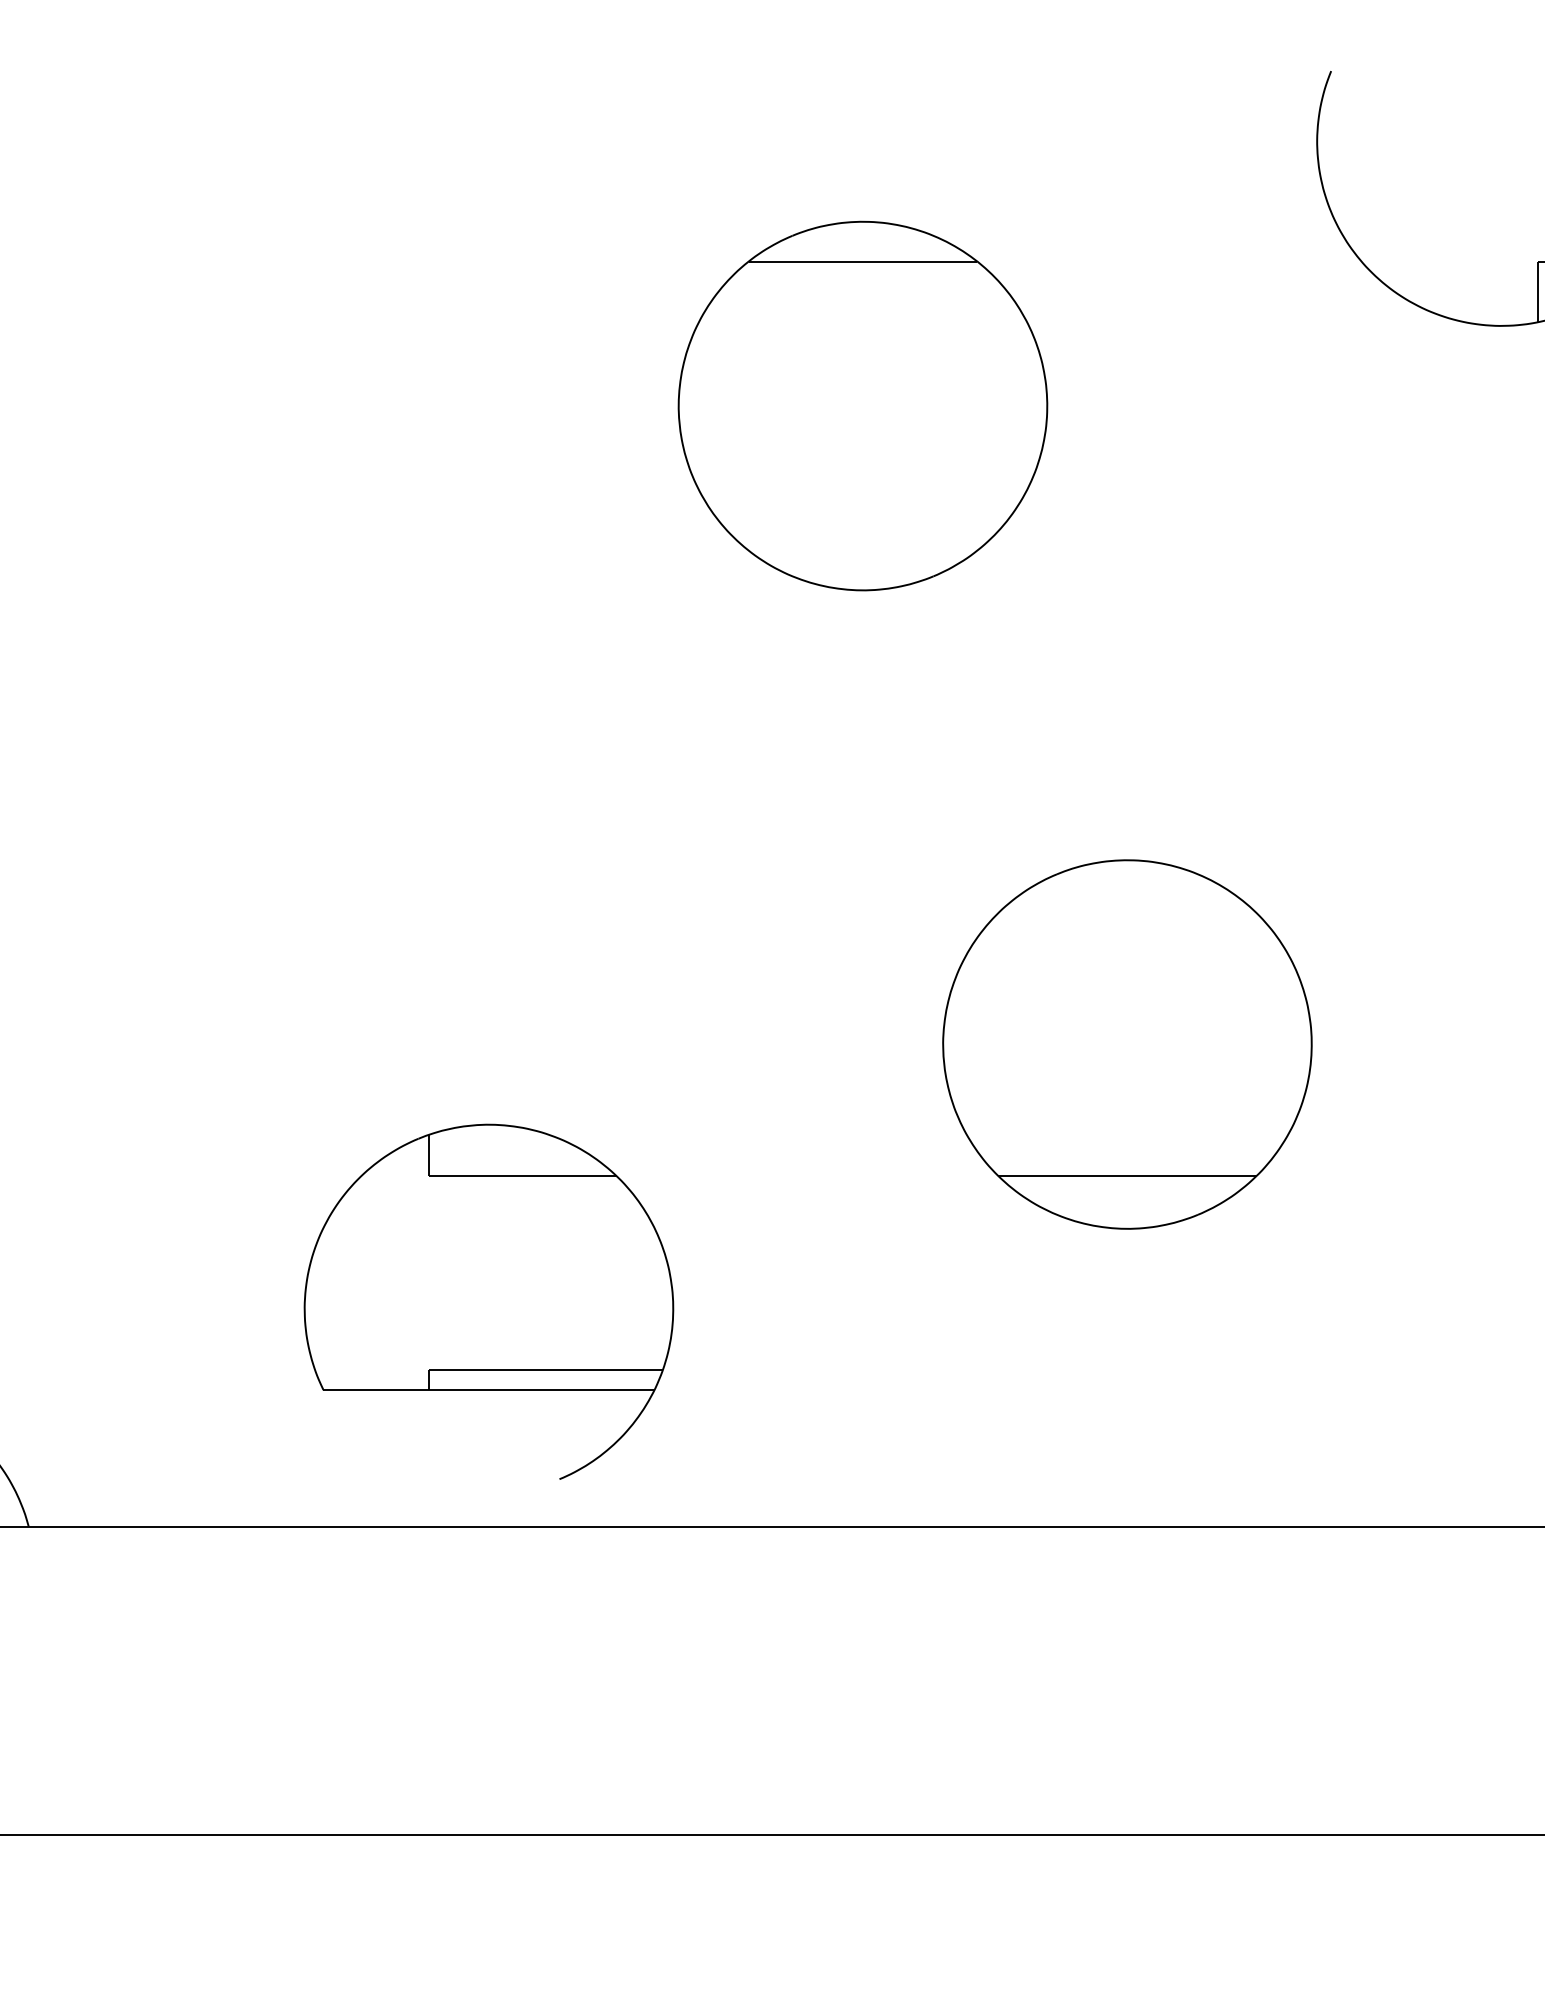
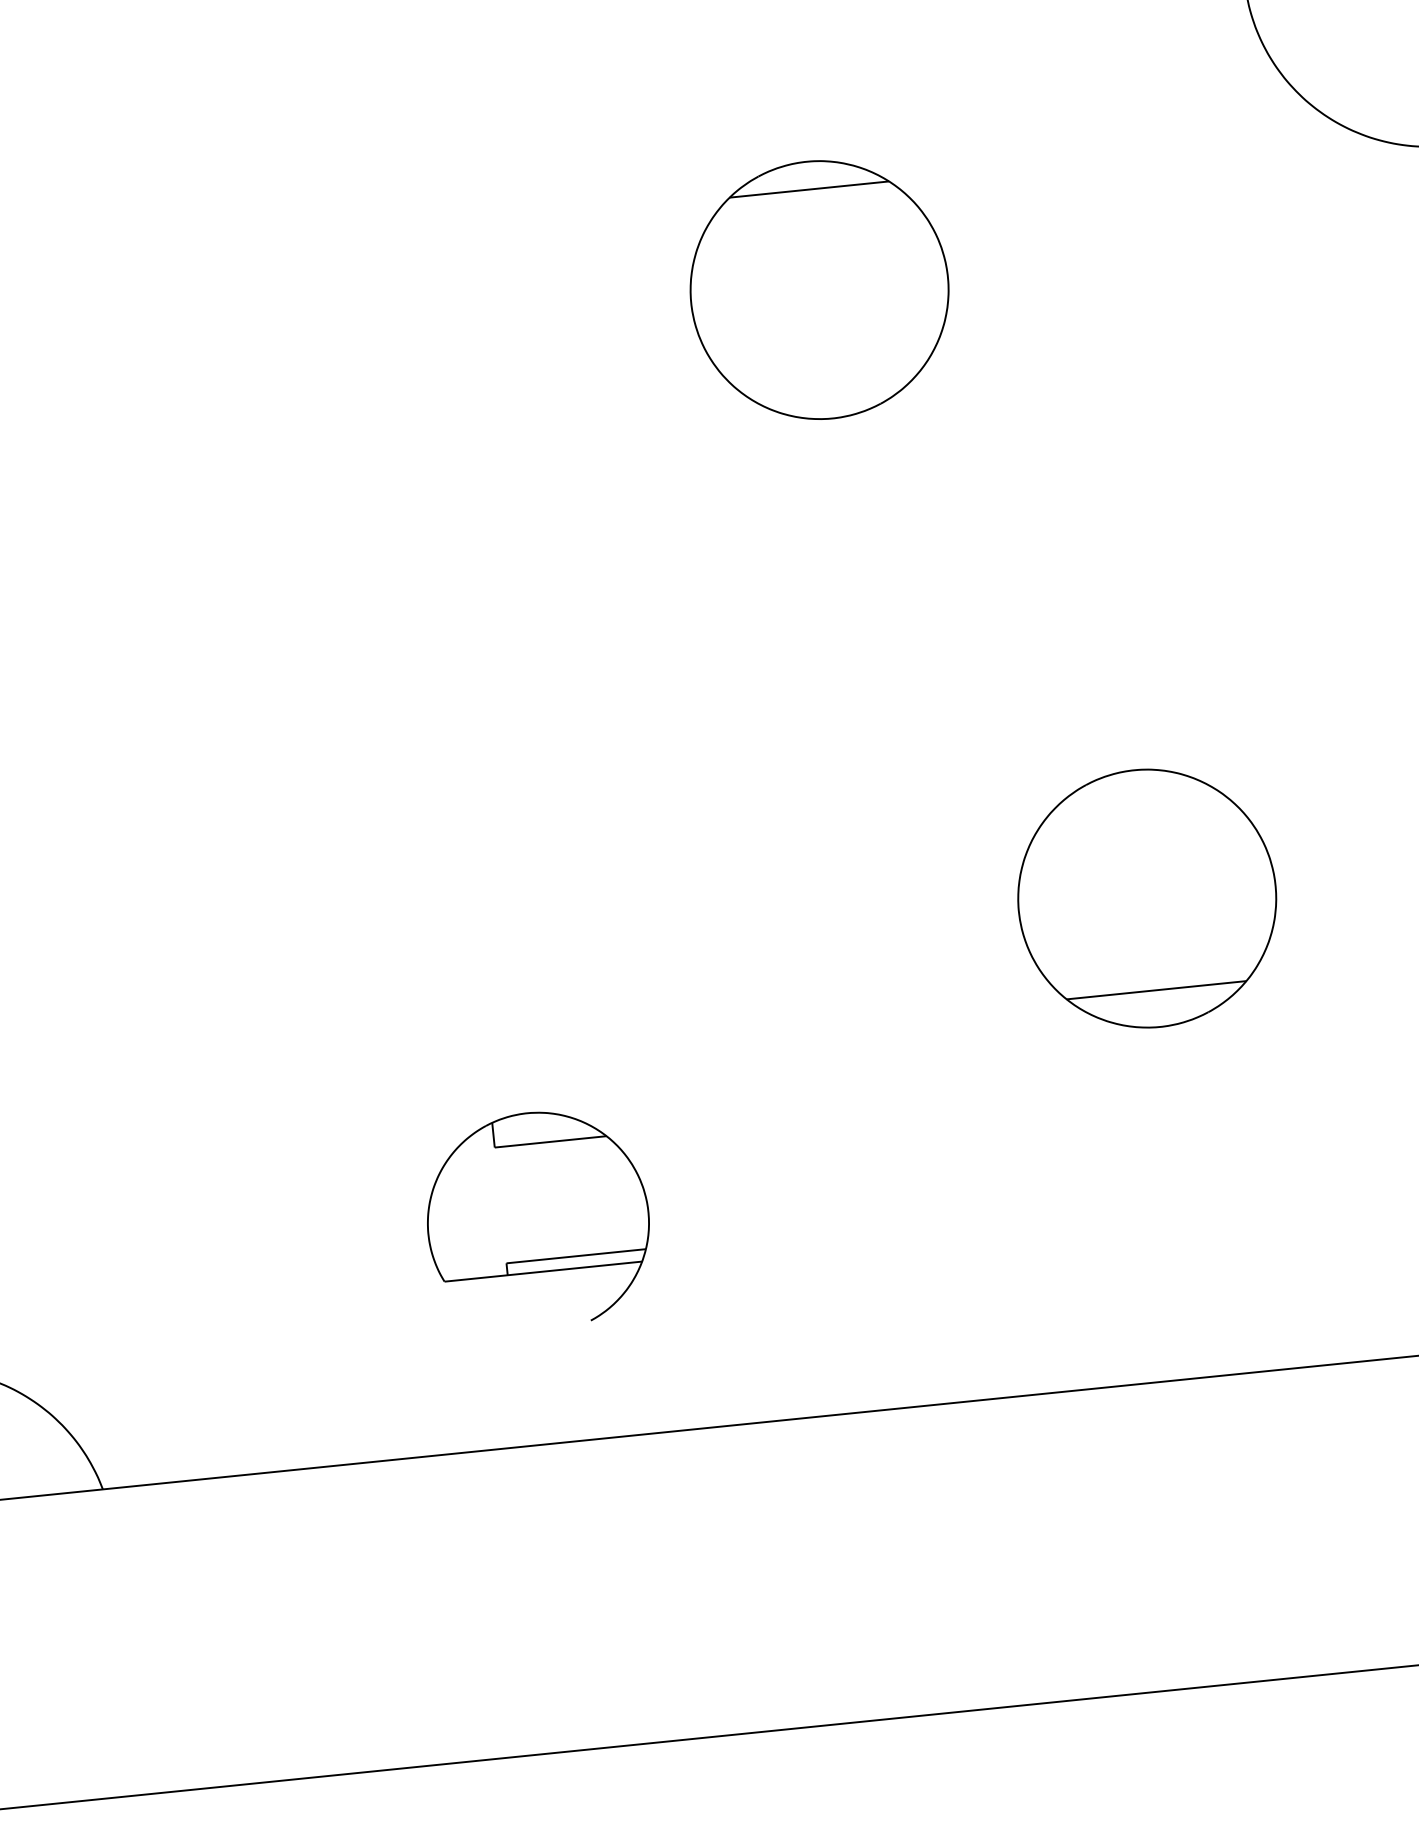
part: (862, 405) -> (819, 289), size x0.7
part: (1127, 1044) -> (1147, 898), size x0.7
part: (488, 1301) -> (537, 1218), size x0.6

